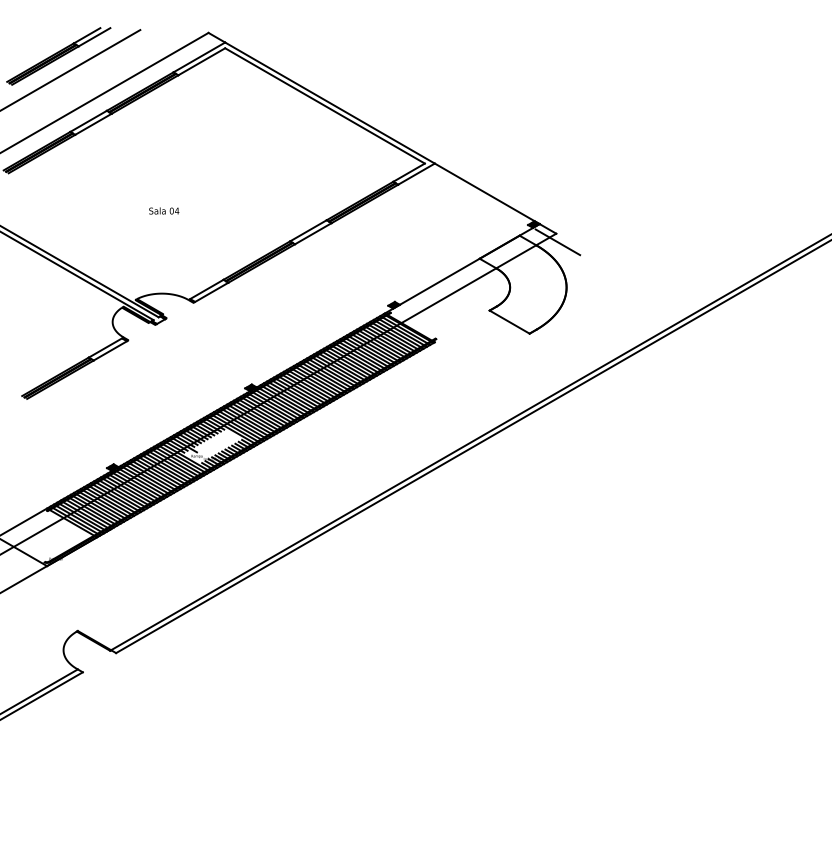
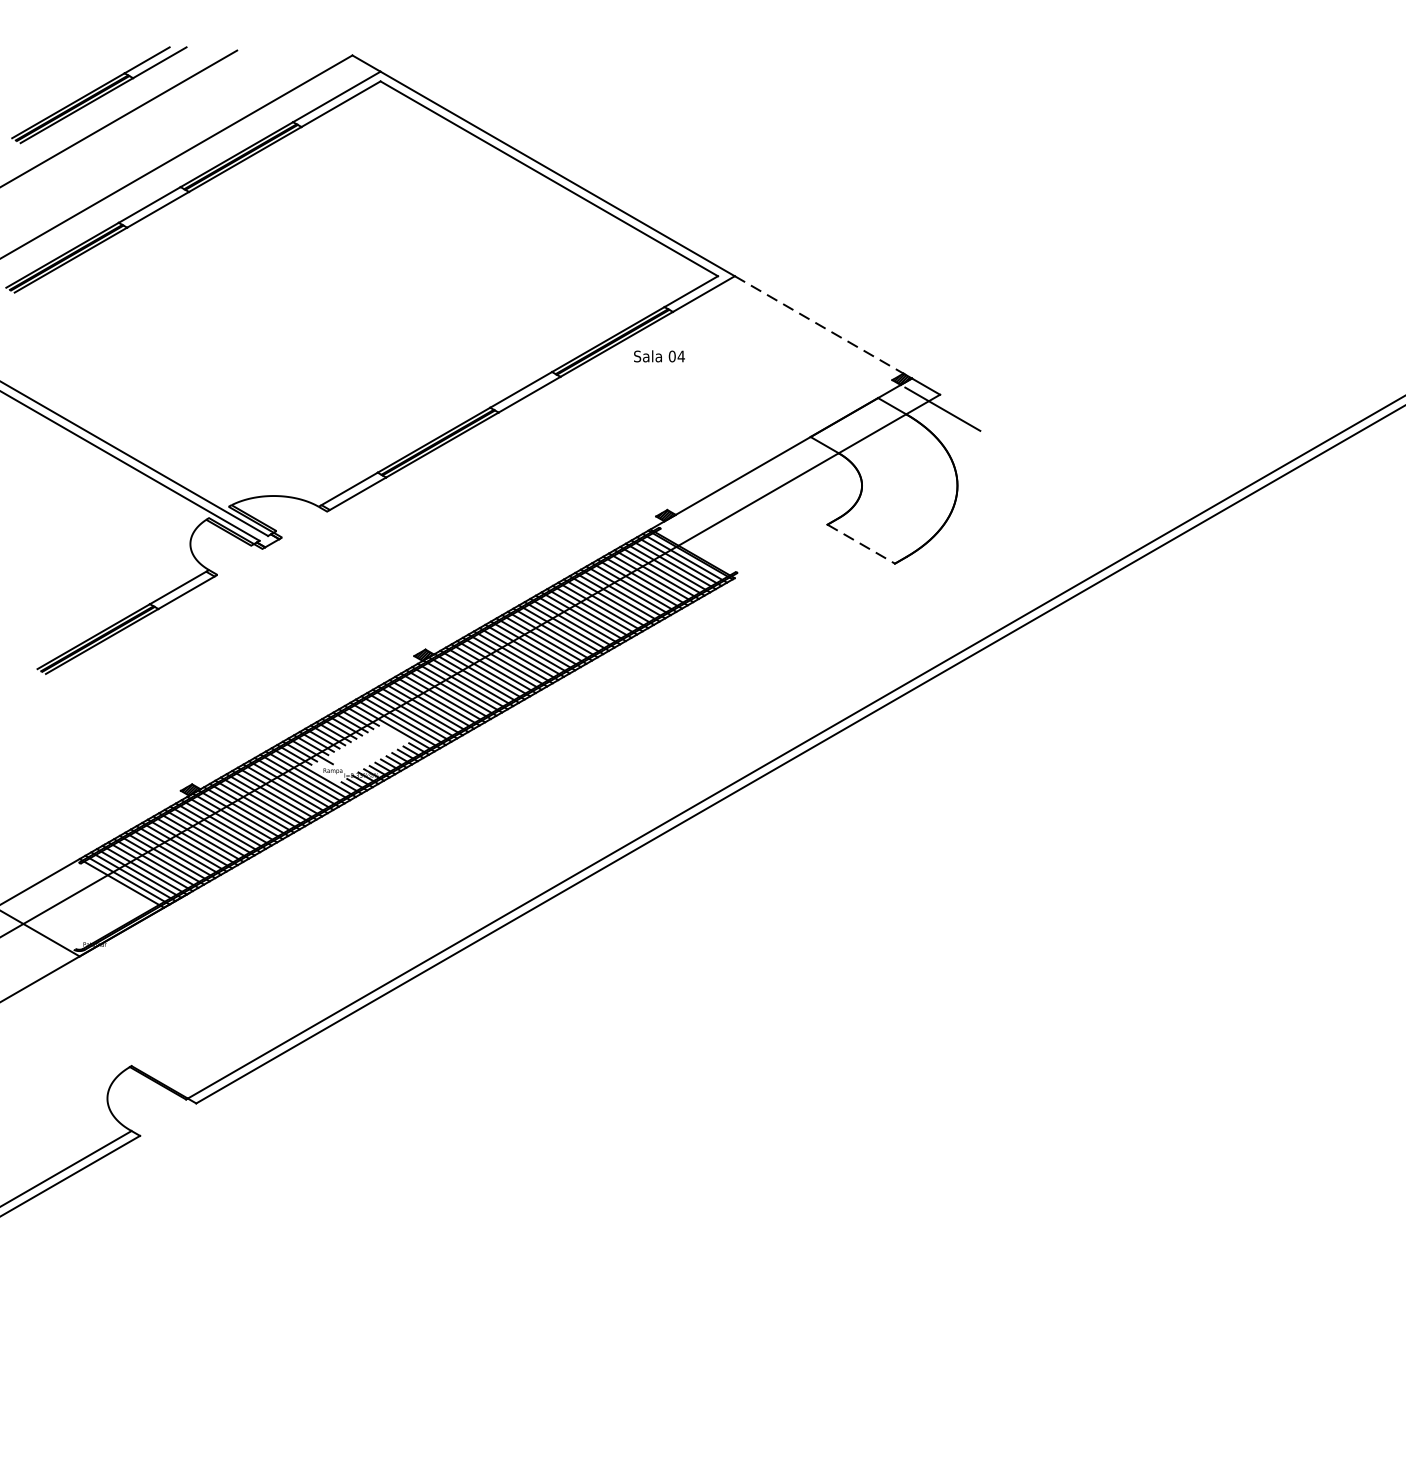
line: (487, 193) -> (823, 326), solid -> dashed
text: (164, 210) -> (659, 355), moved
line: (510, 322) -> (862, 544), solid -> dashed

